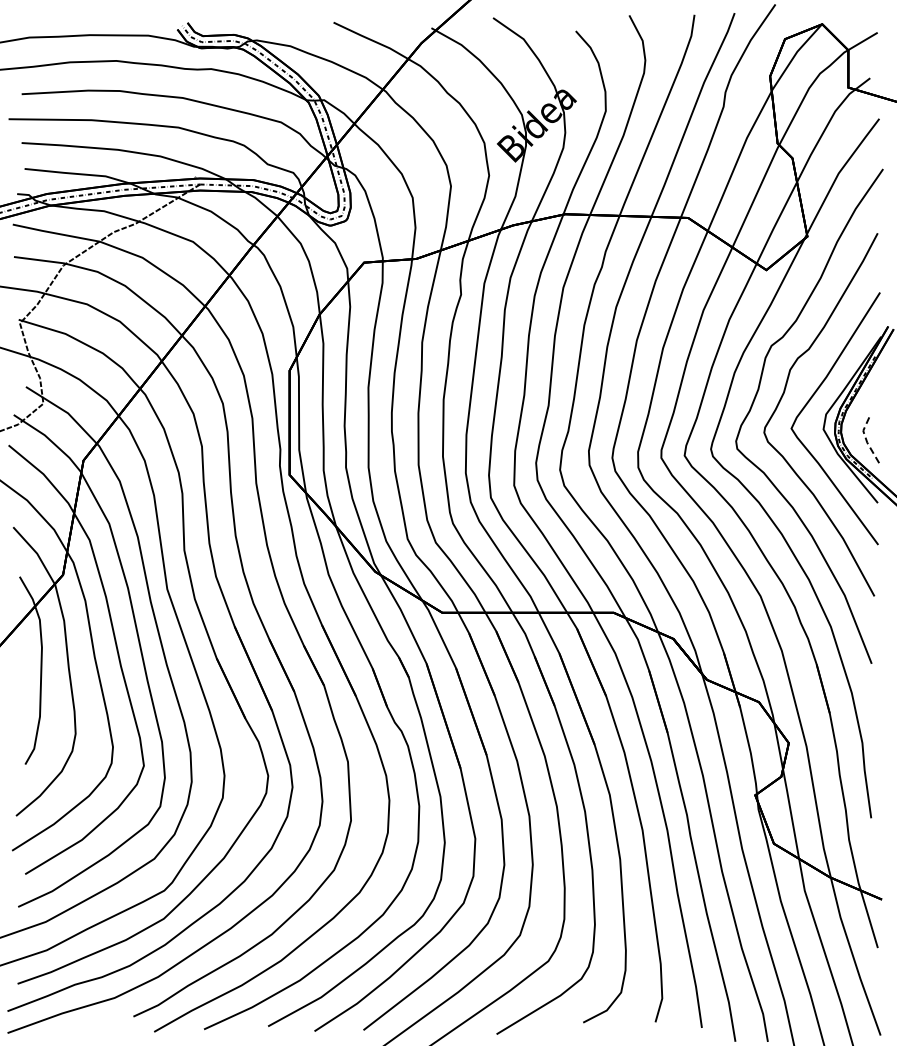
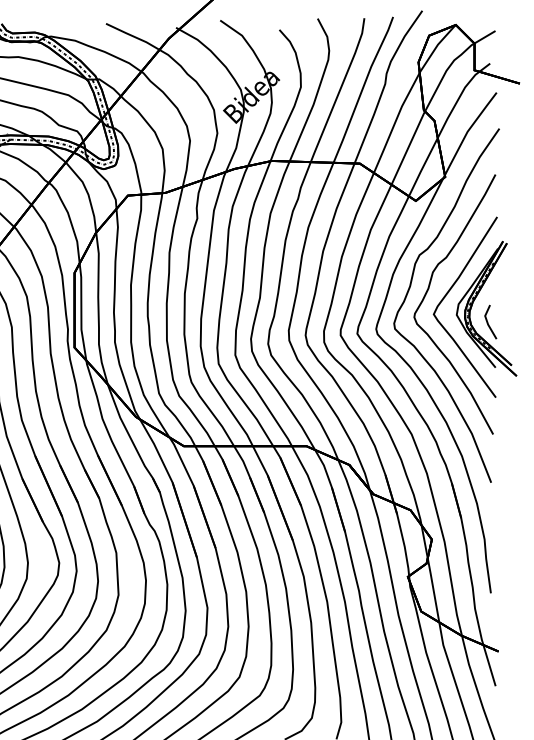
line: (866, 440) -> (487, 322), dashed -> solid

